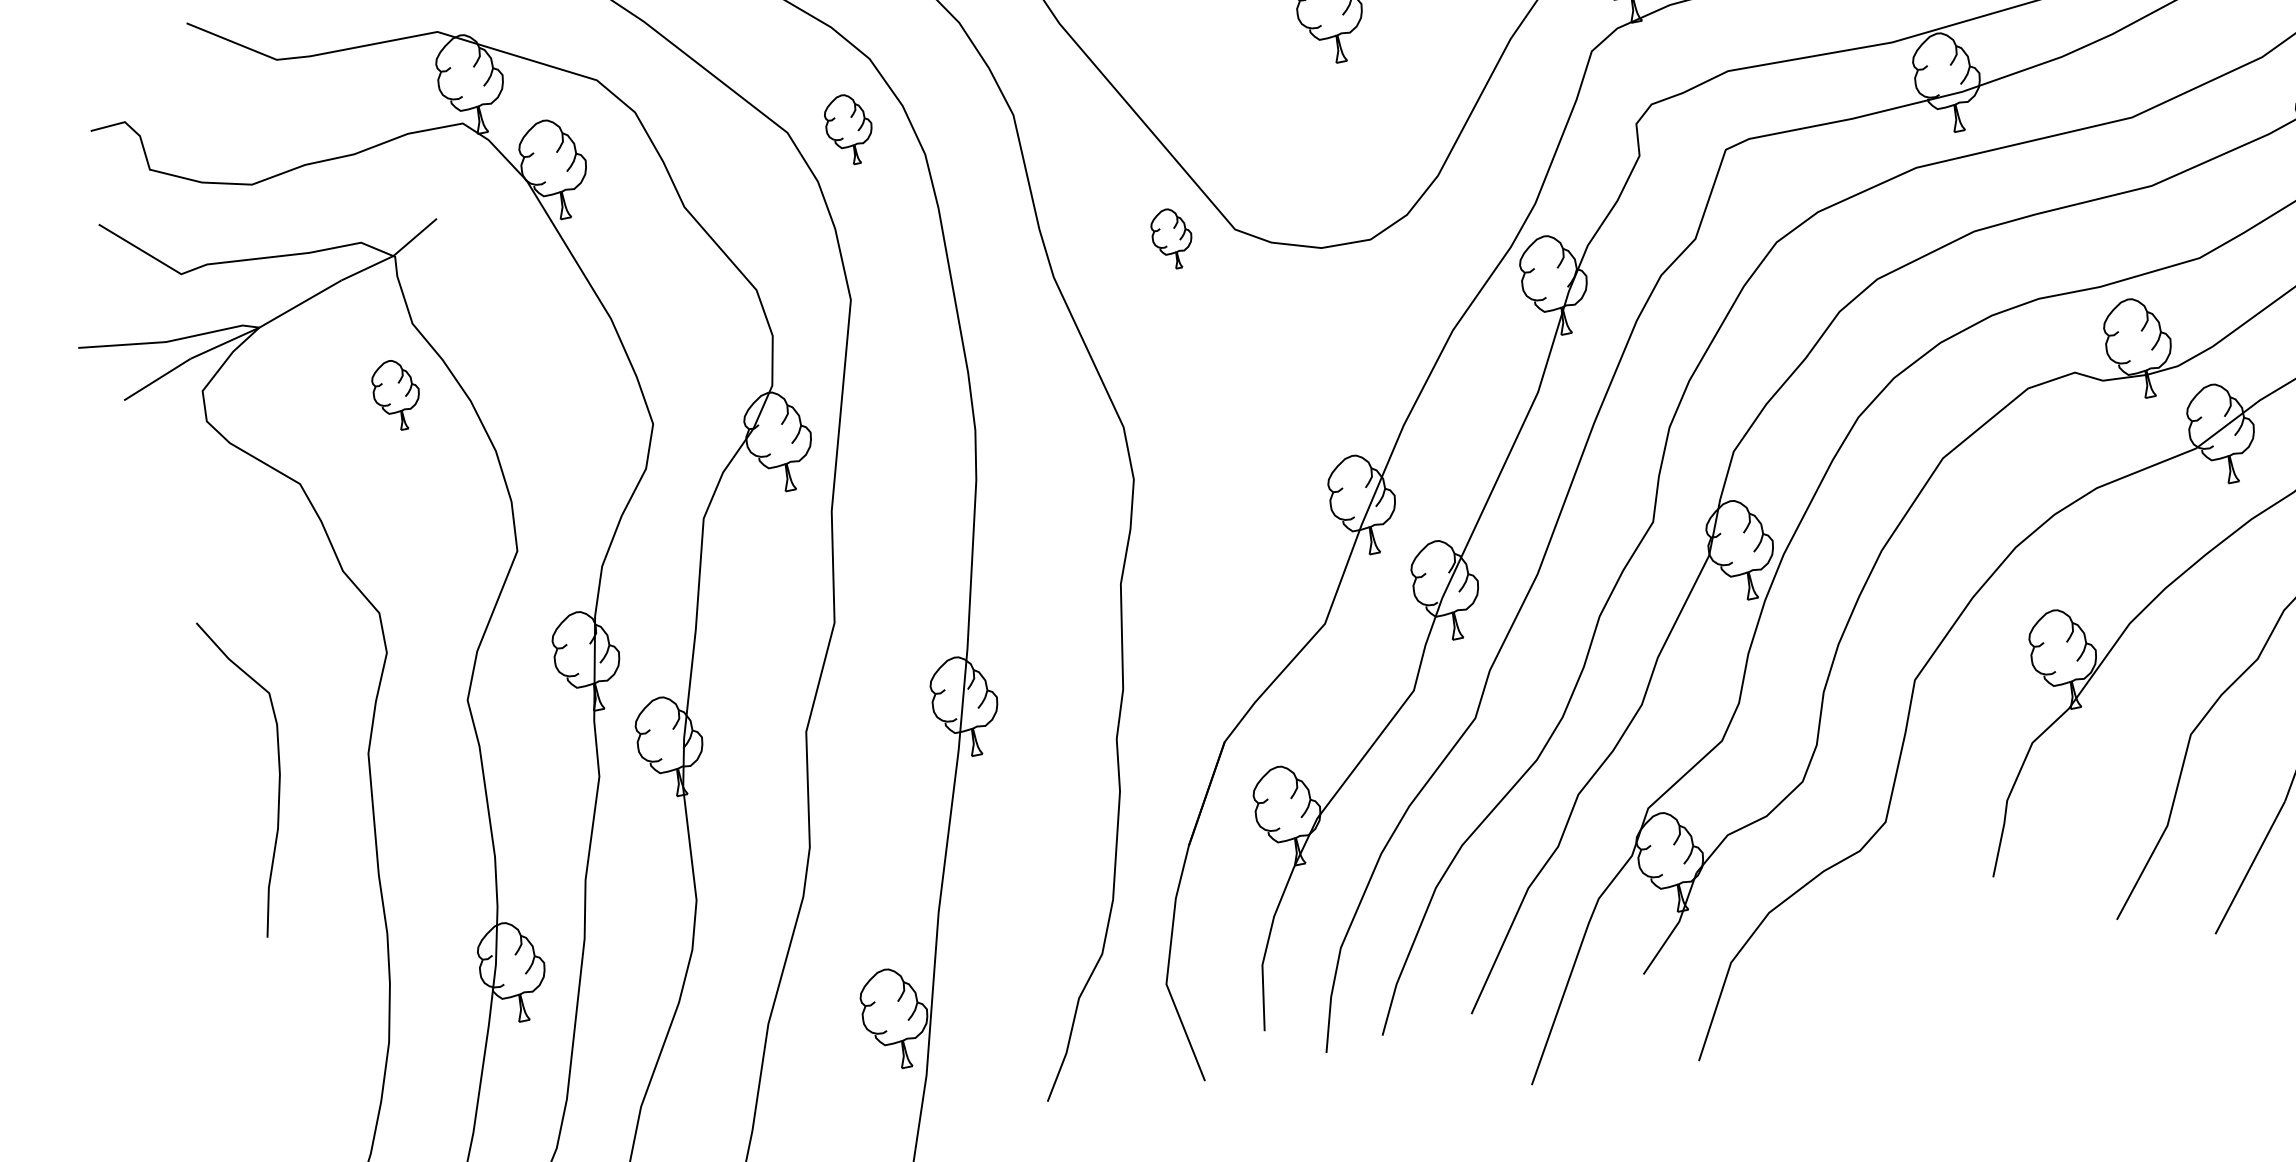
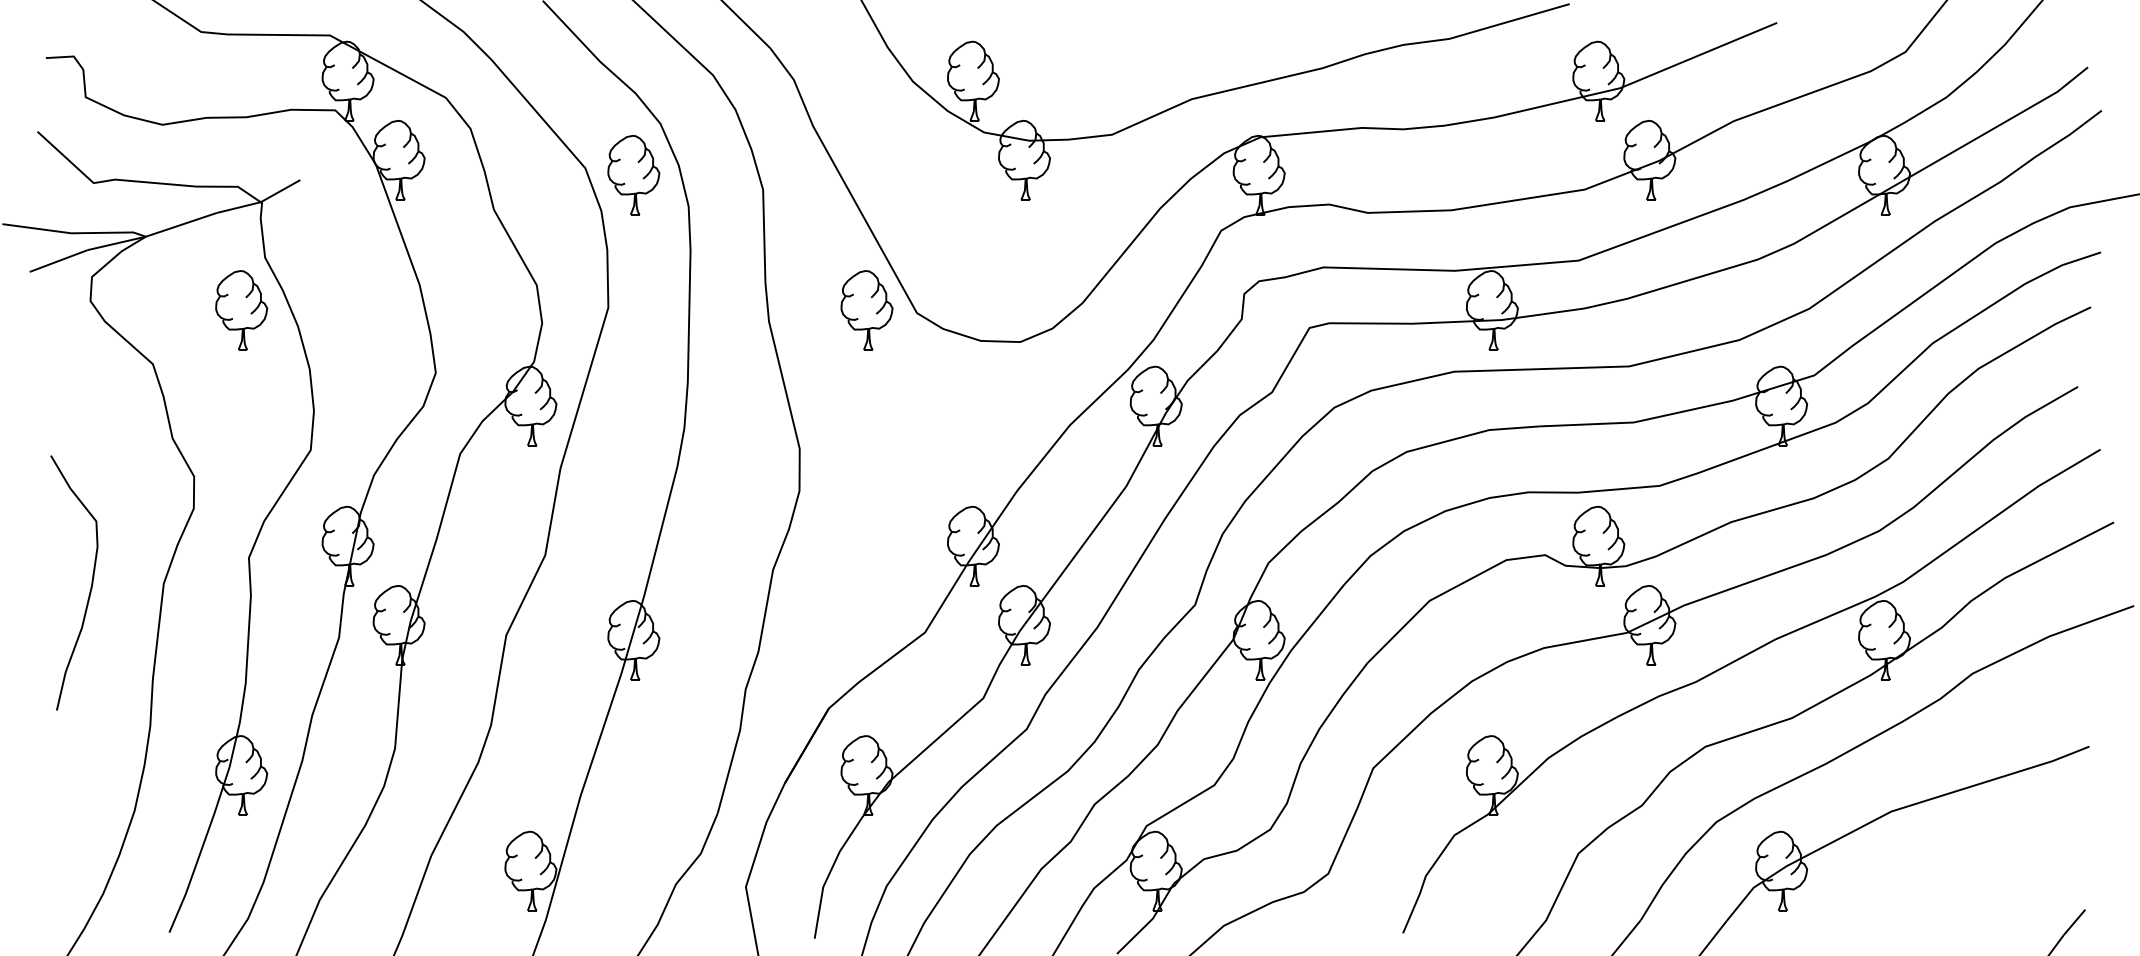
part: (849, 129) -> (633, 175), size x1.43
part: (1171, 238) -> (866, 310), size x1.67
part: (396, 395) -> (241, 310), size x1.43

